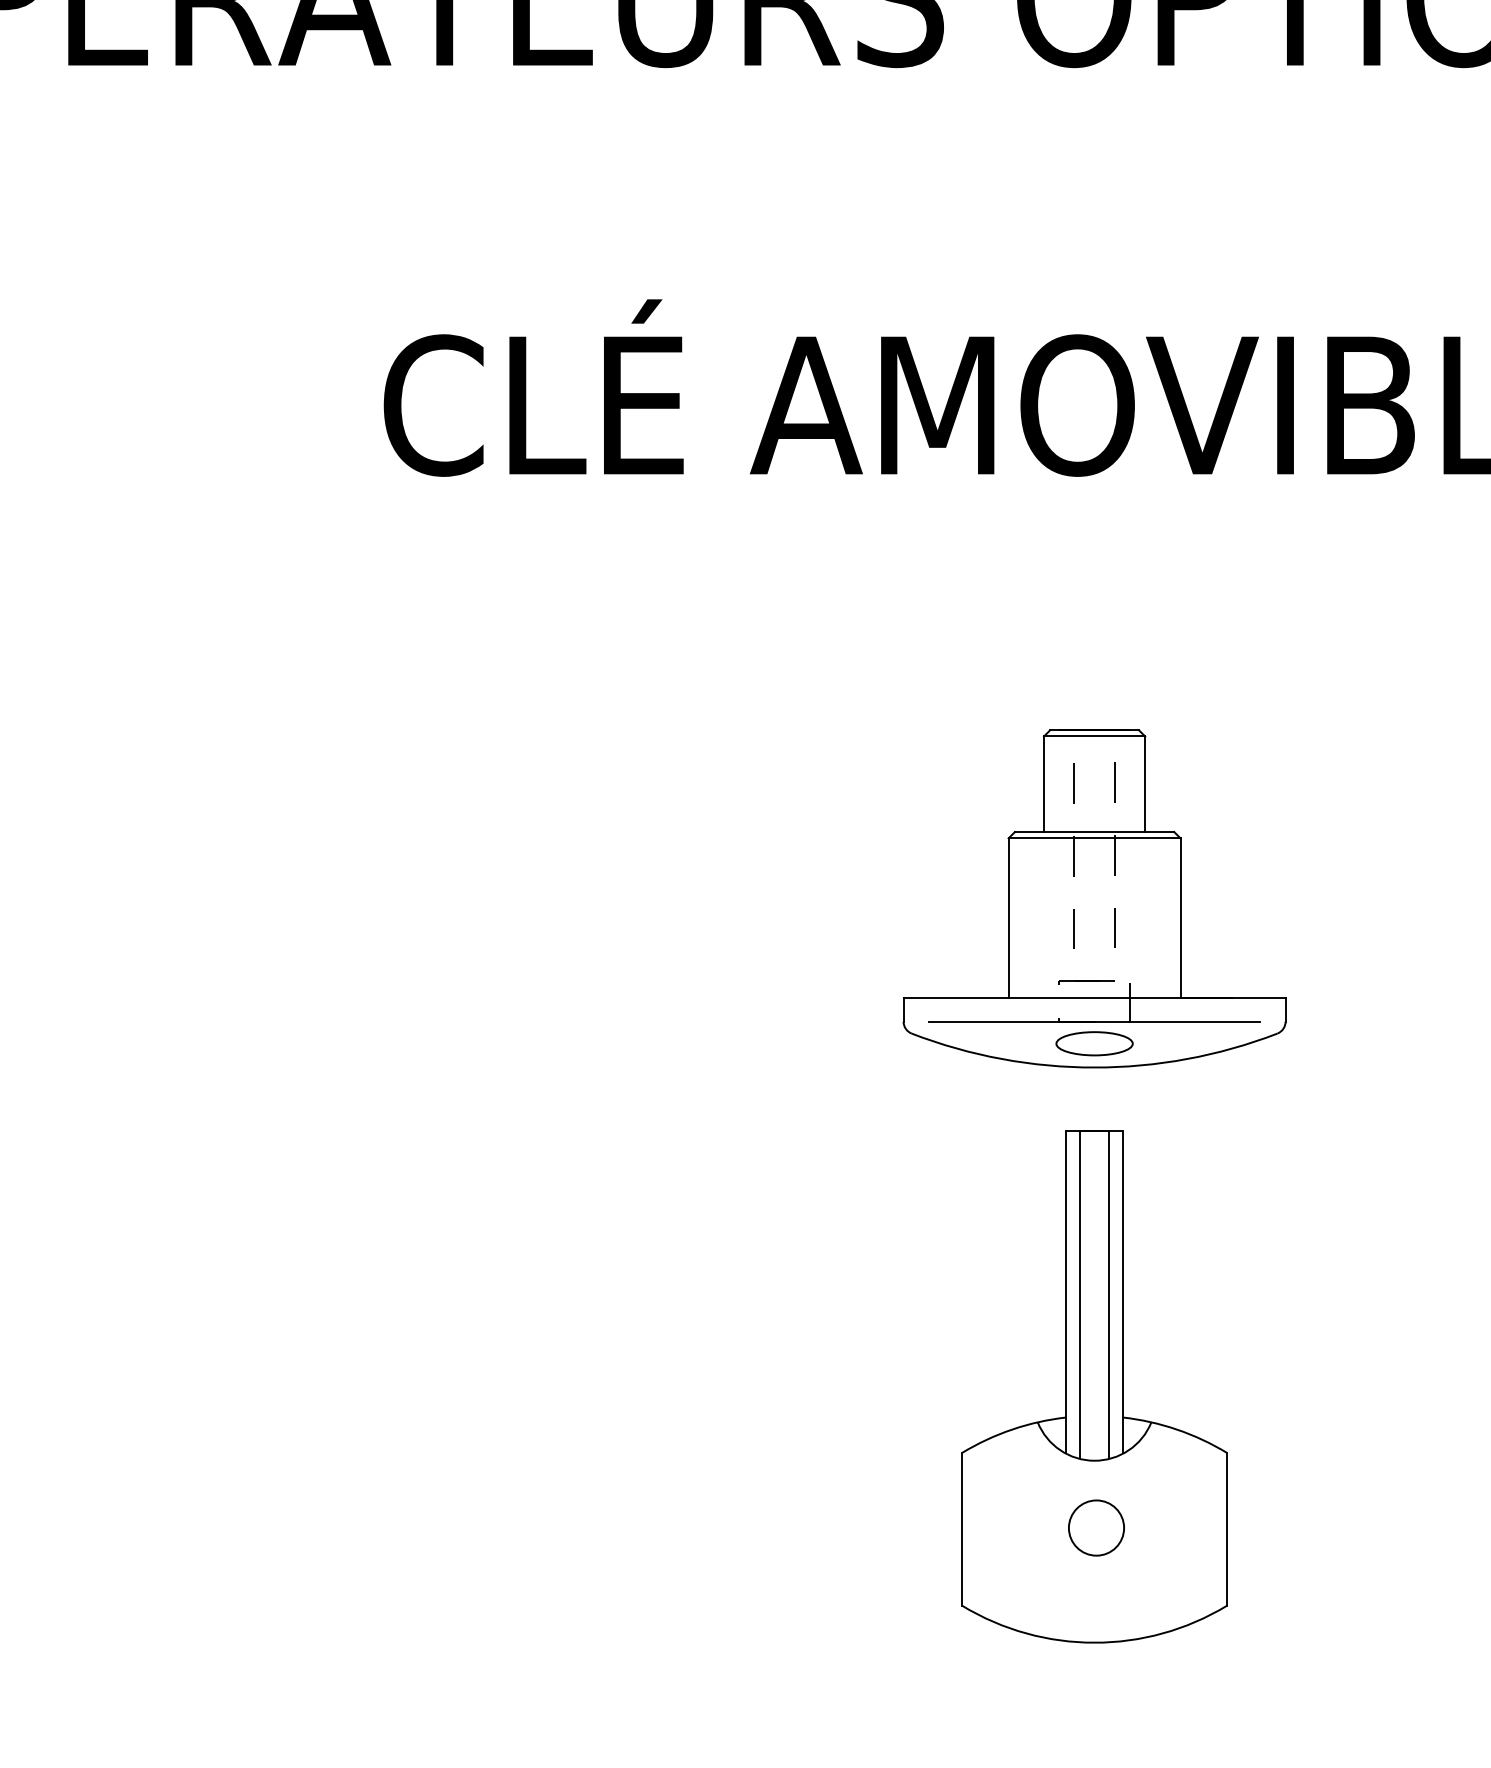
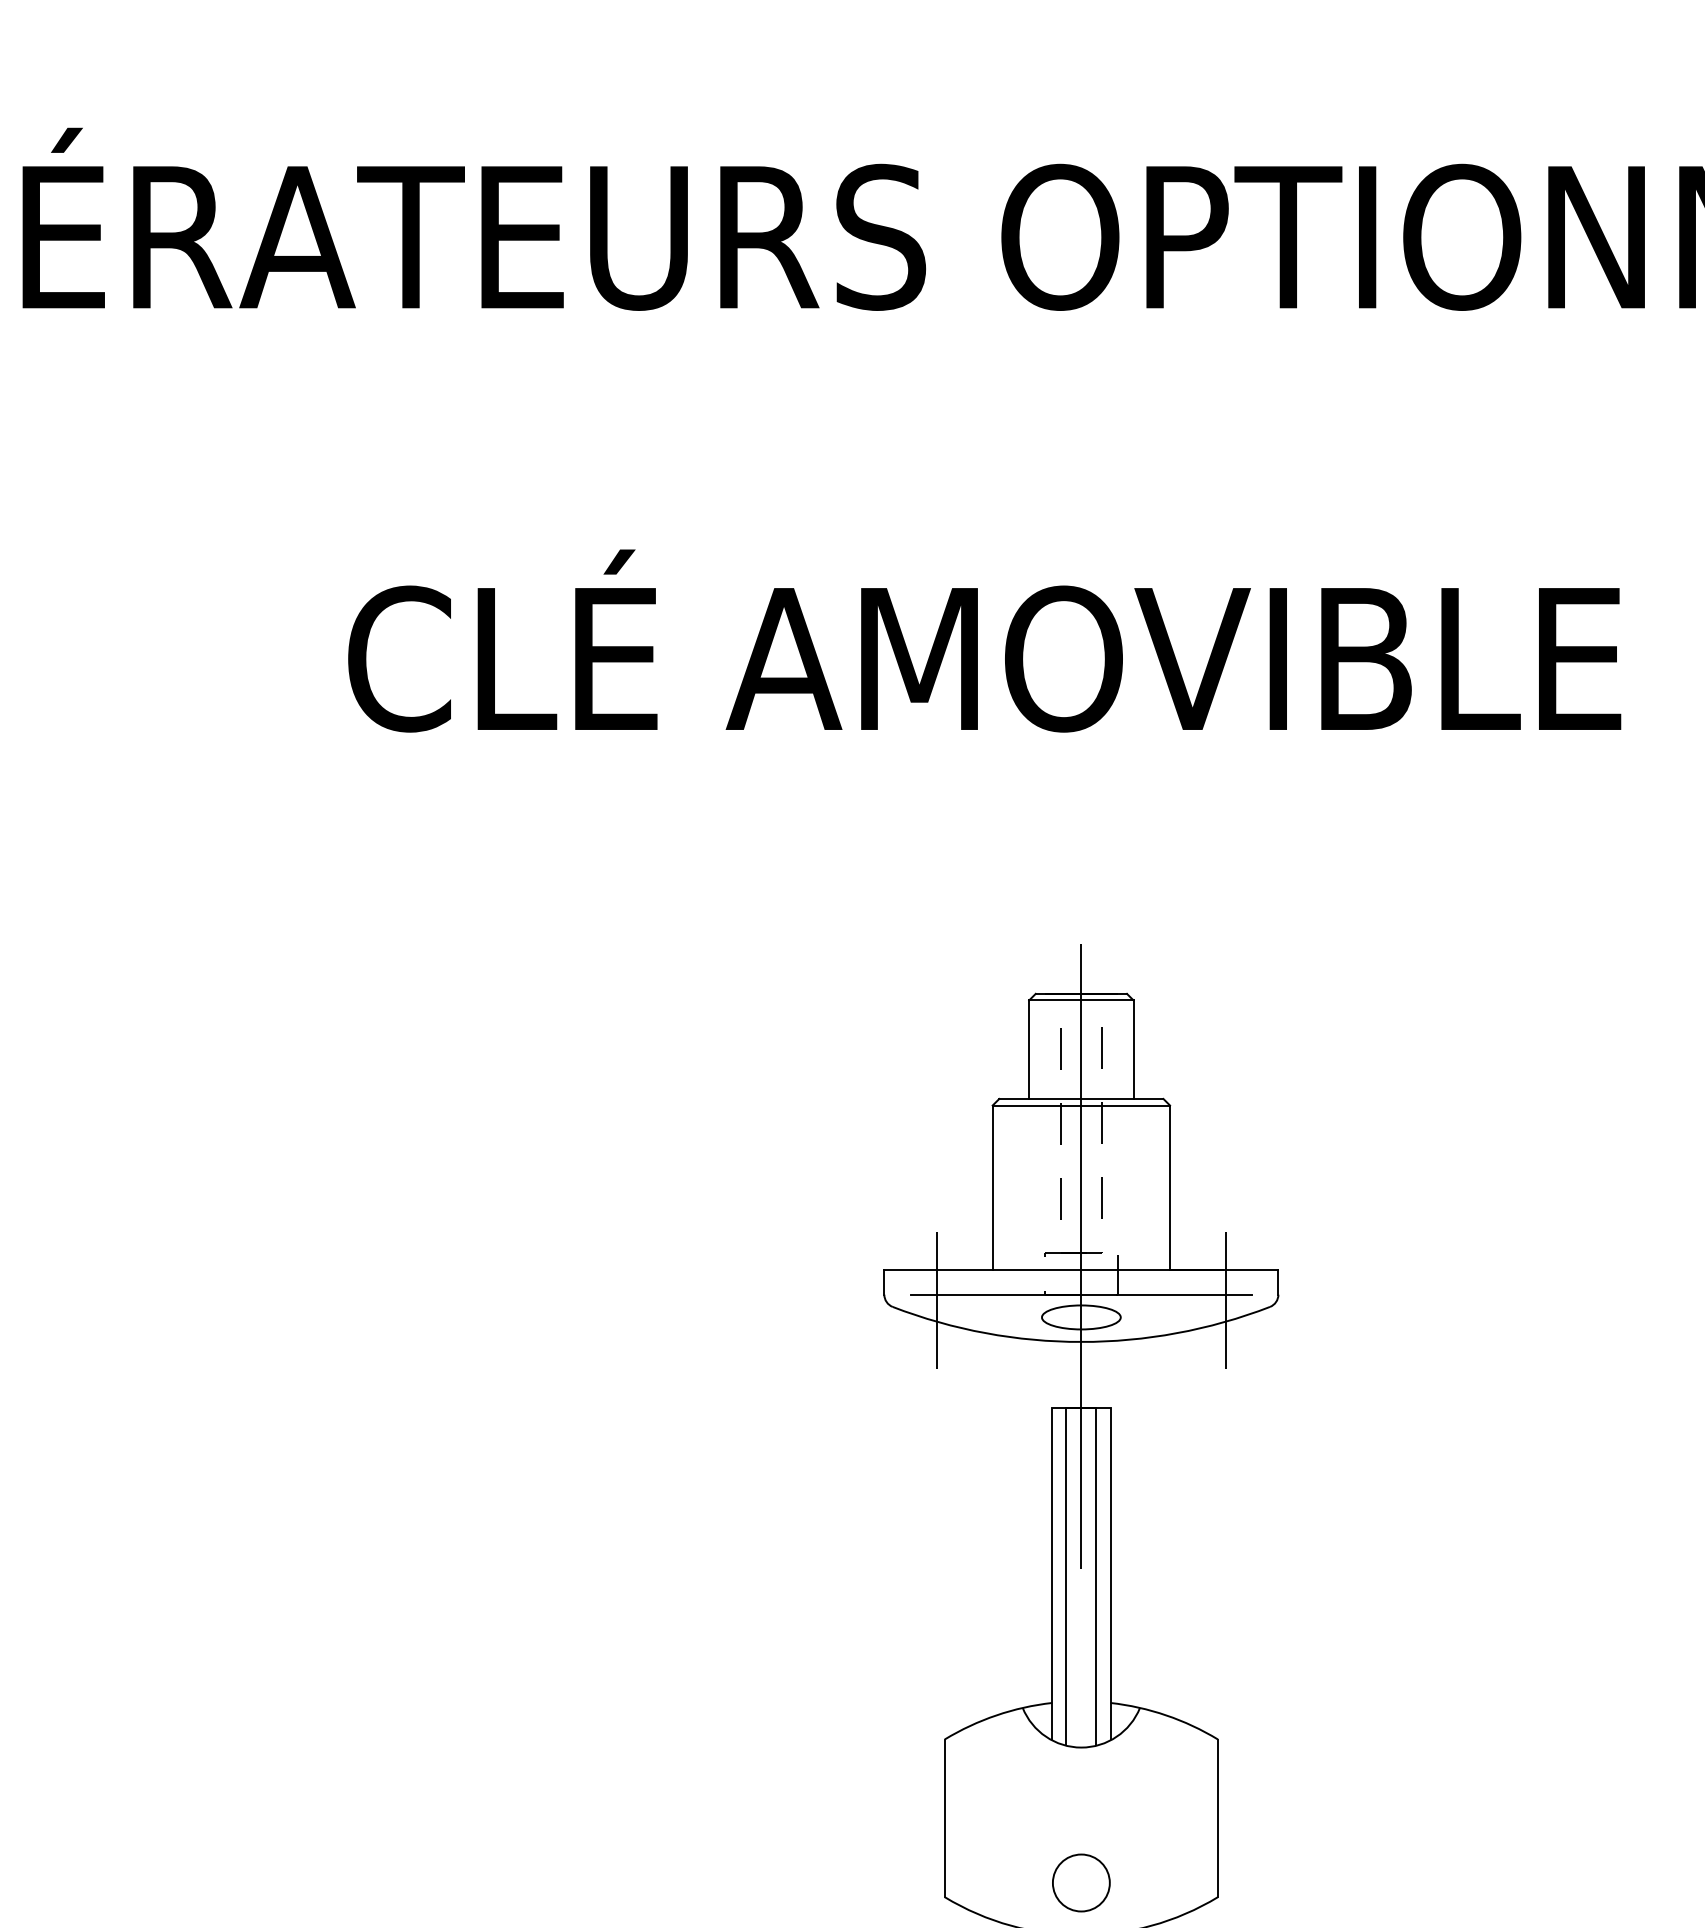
line: (1094, 997) -> (1081, 1269), added
line: (954, 1027) -> (936, 1300), added
line: (1234, 1027) -> (1225, 1300), added
circle: (1096, 1527) -> (1081, 1882), moved

